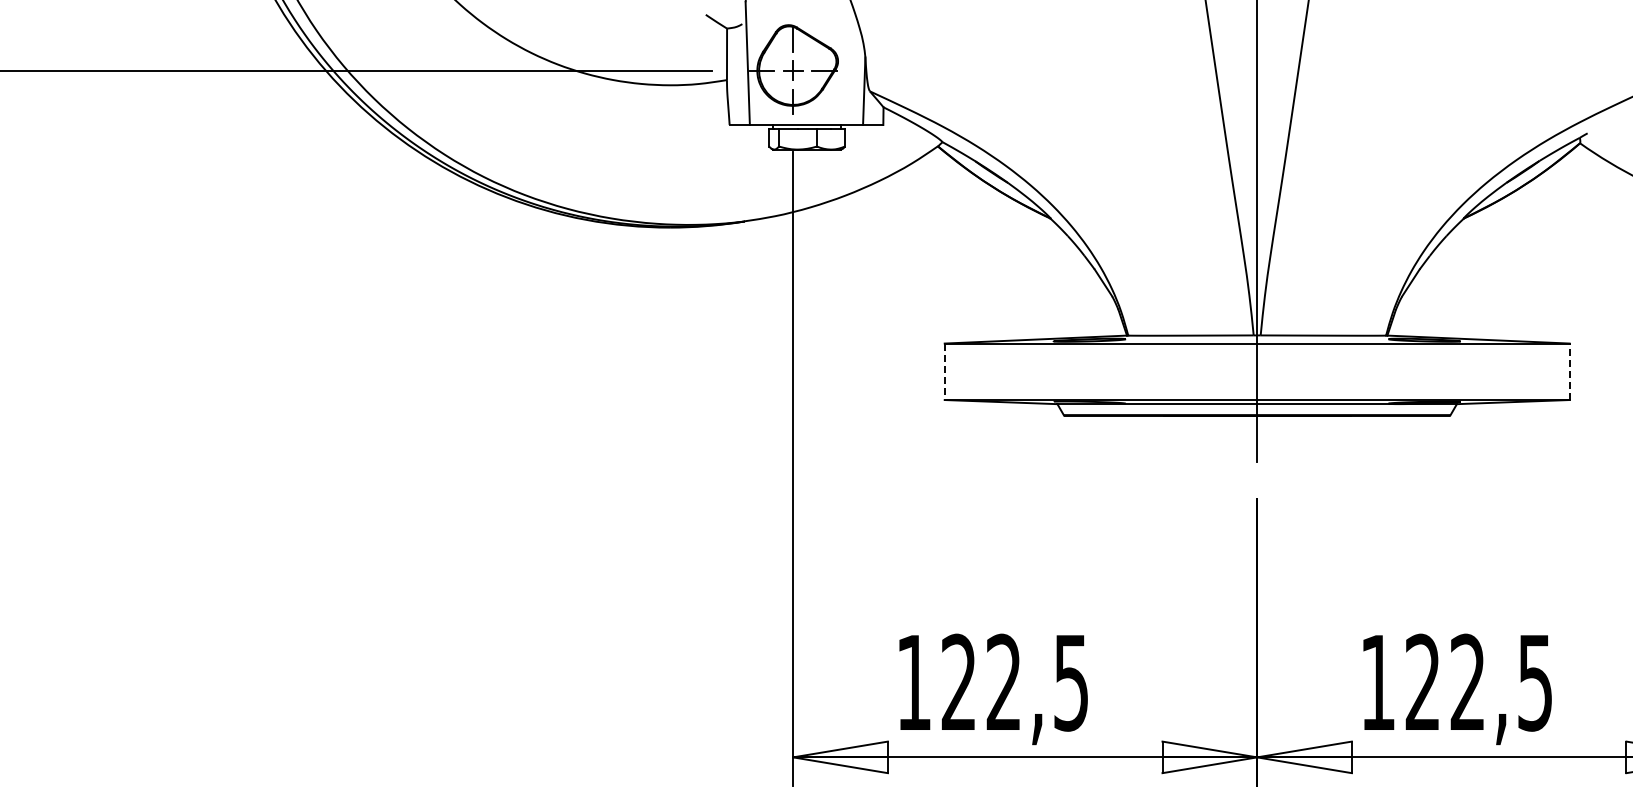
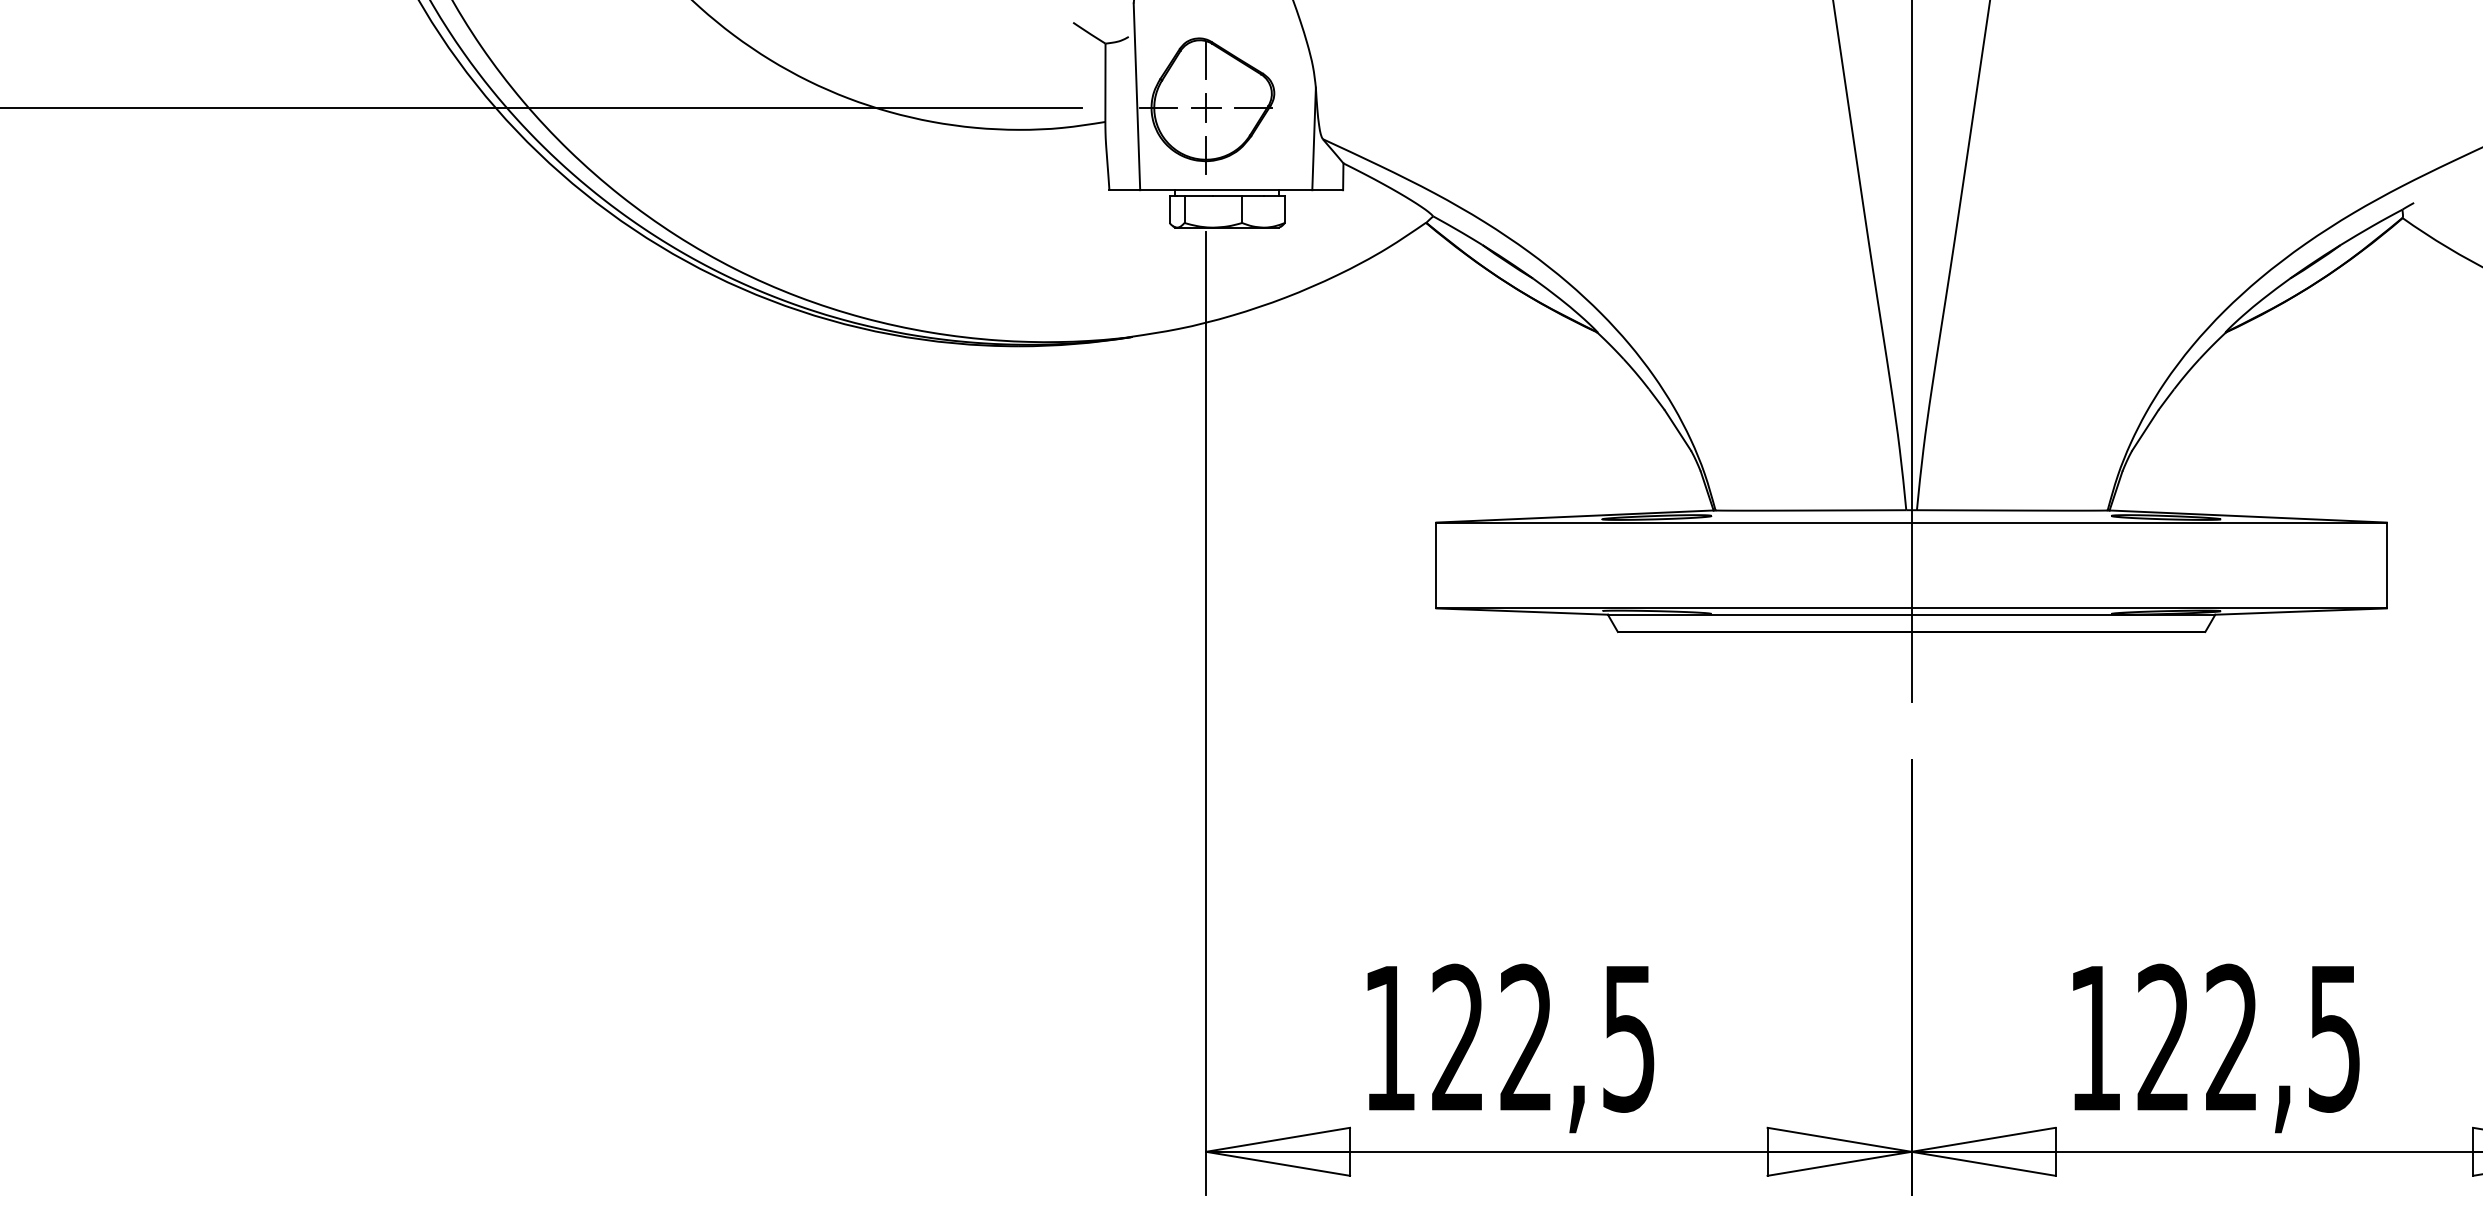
line: (1569, 371) -> (2386, 565), dashed -> solid
line: (944, 372) -> (1436, 566), dashed -> solid

